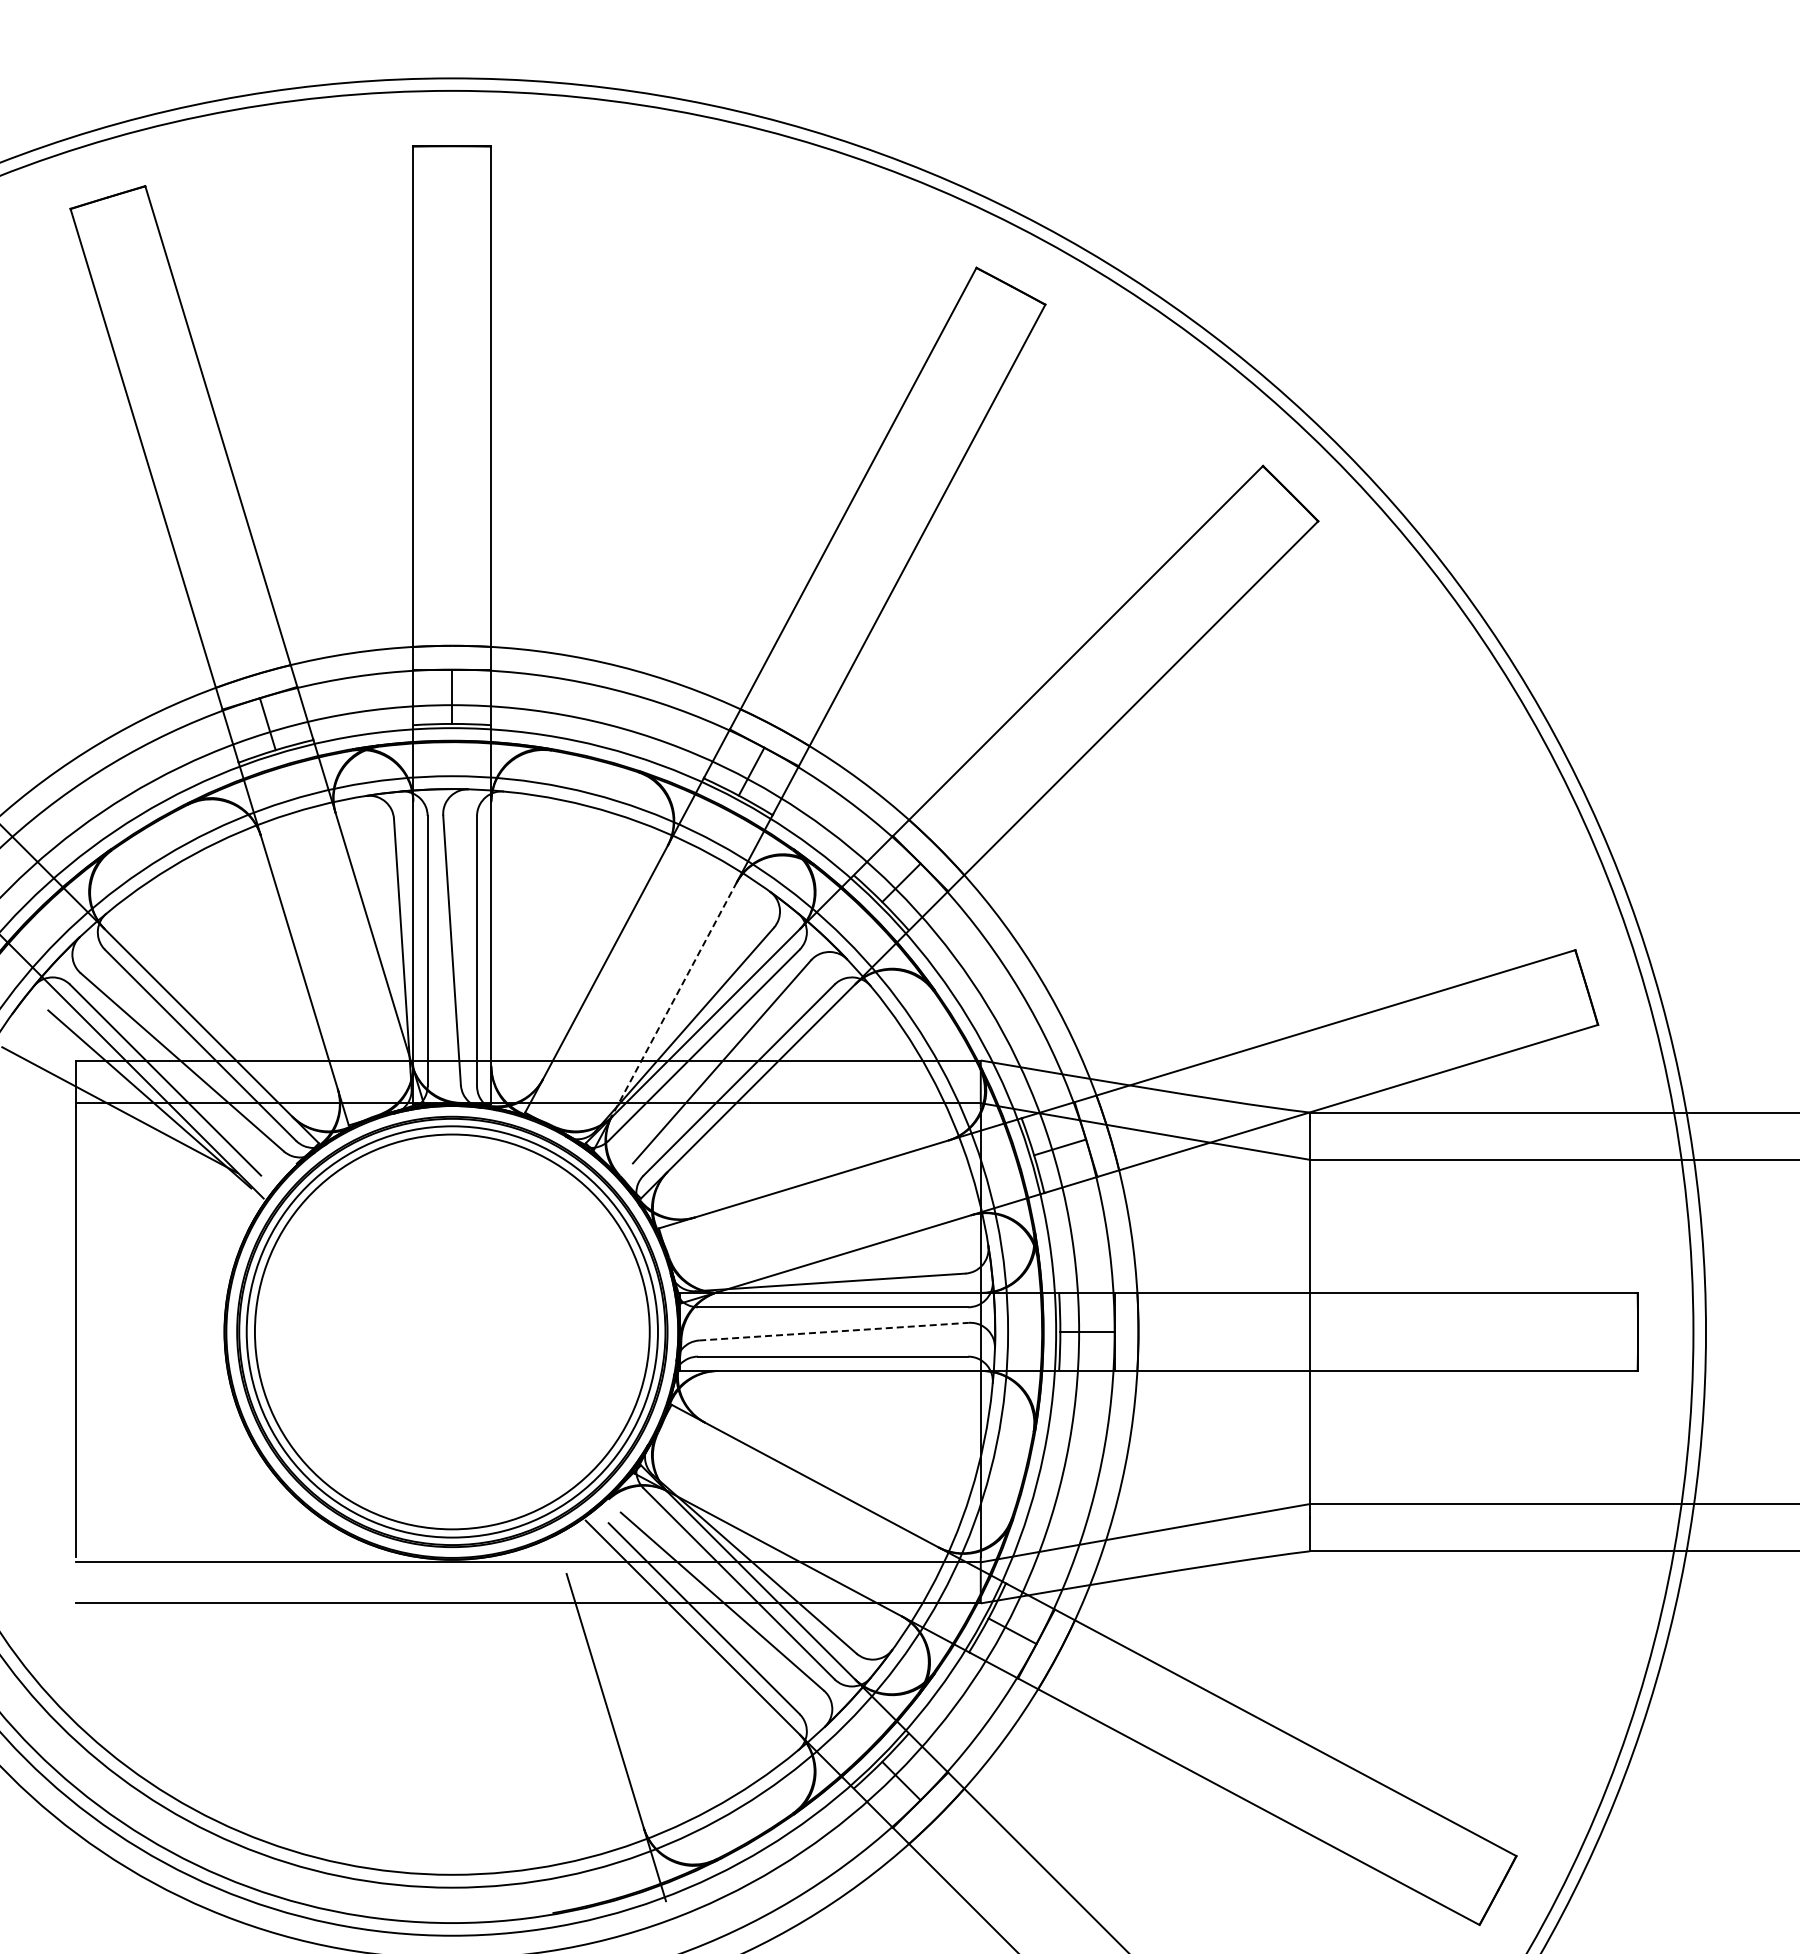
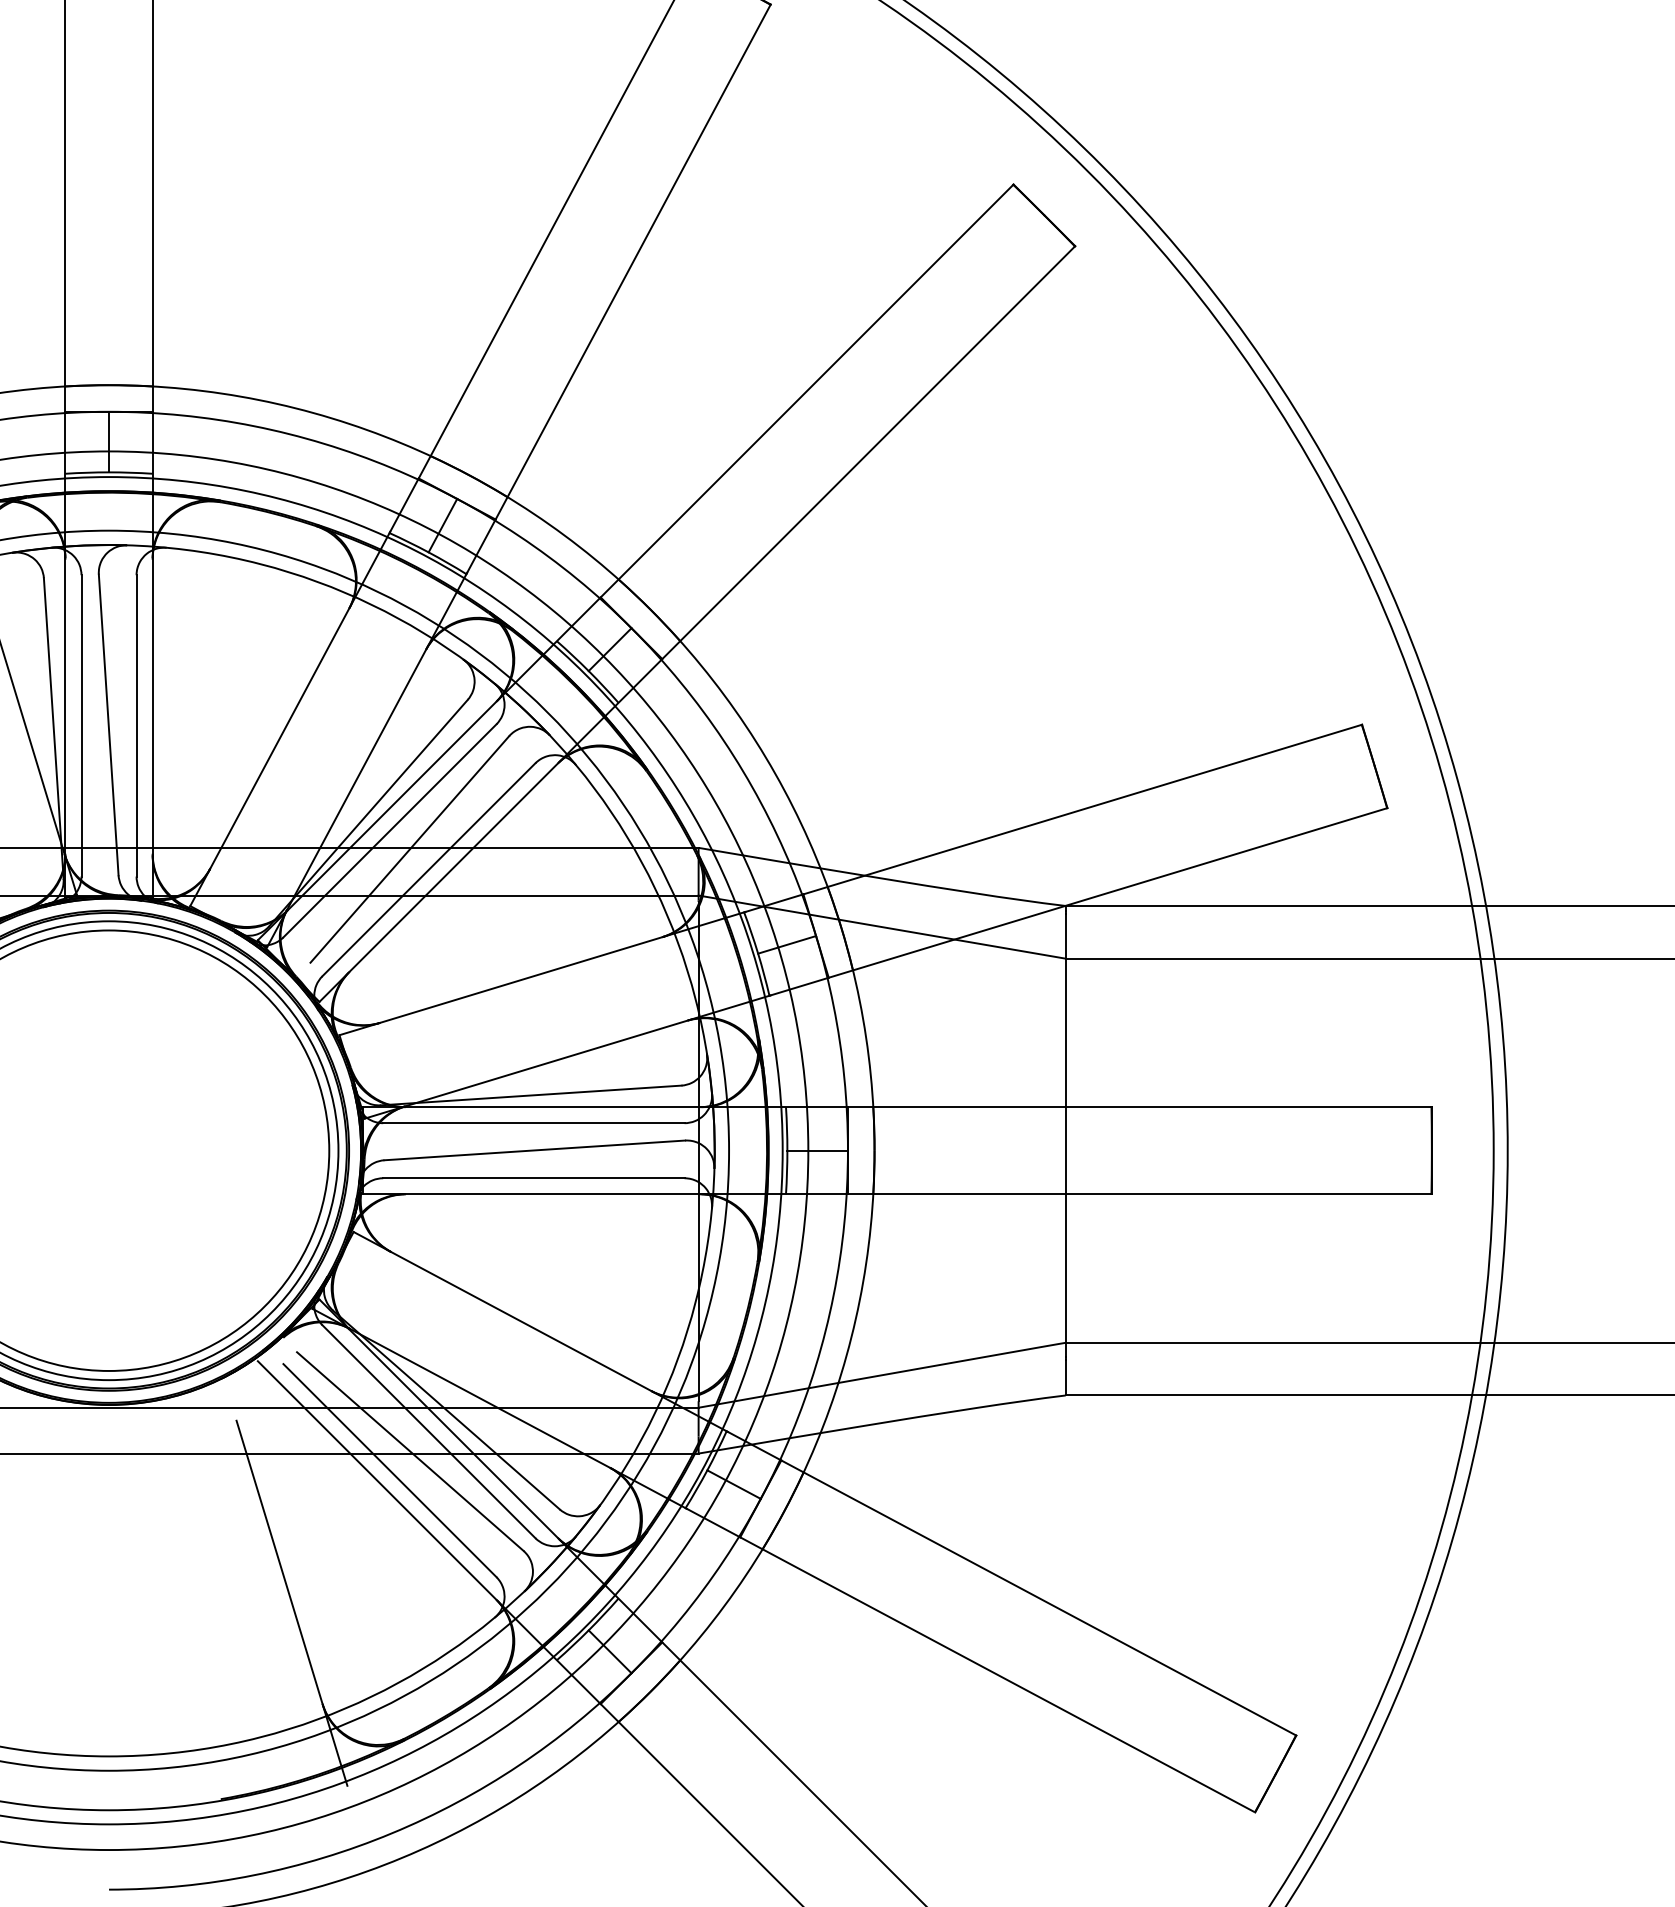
line: (674, 999) -> (356, 779), dashed -> solid
line: (834, 1331) -> (535, 1150), dashed -> solid

